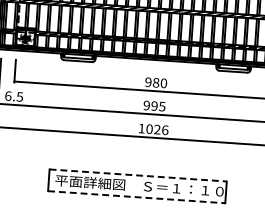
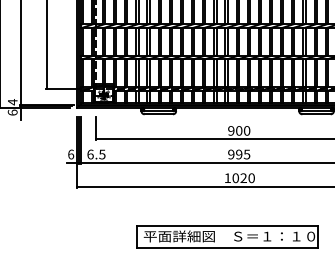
text: (156, 82) -> (239, 130), 980 -> 900
text: (165, 129) -> (251, 177), 1026 -> 1020
line: (138, 175) -> (227, 225), dashed -> solid
line: (136, 196) -> (227, 247), dashed -> solid

